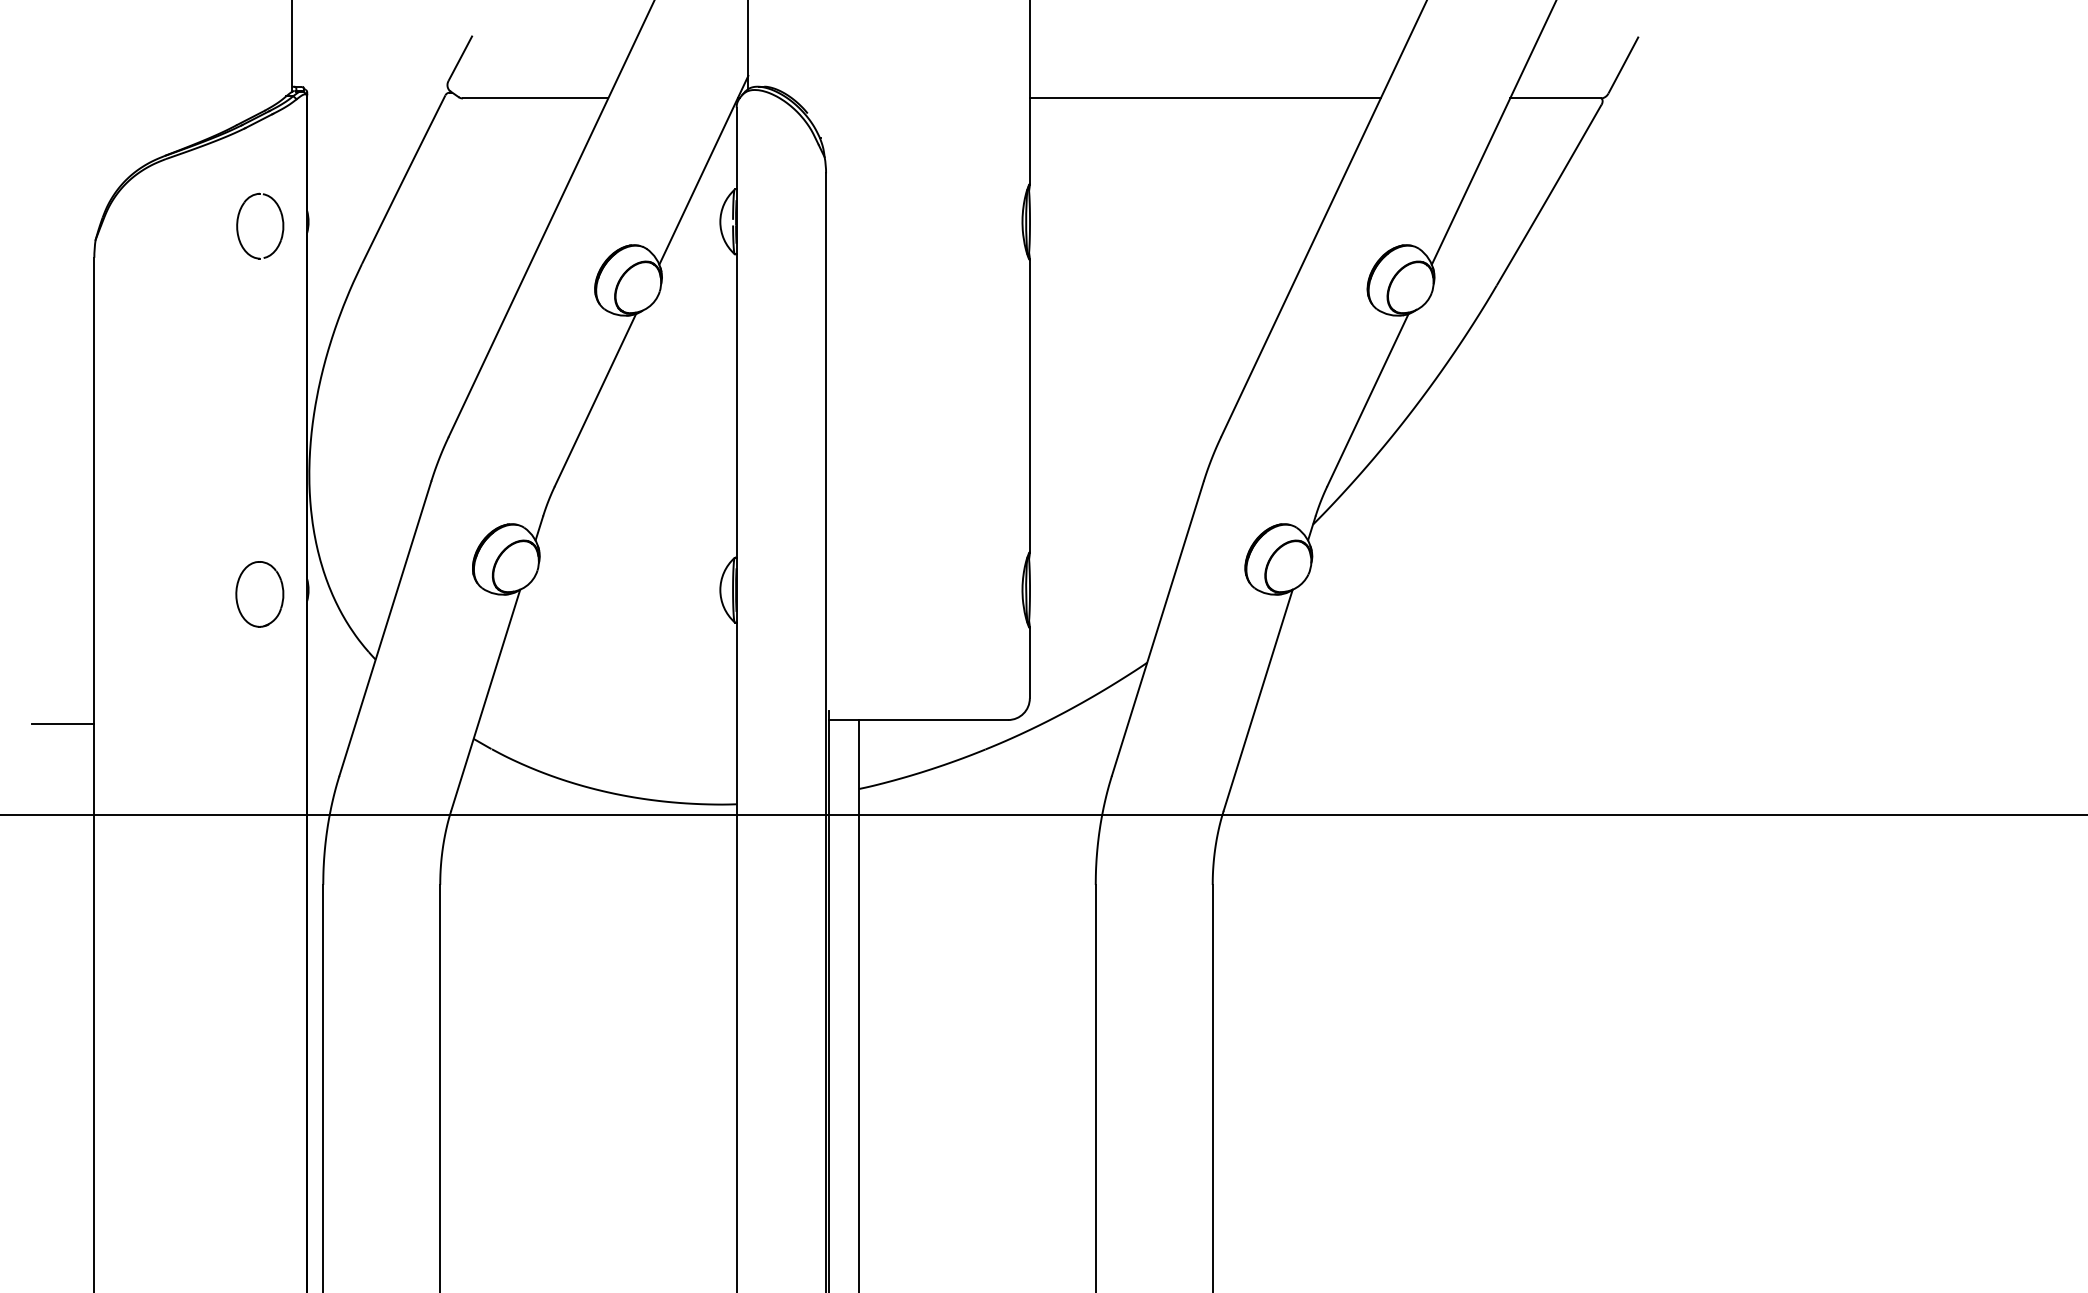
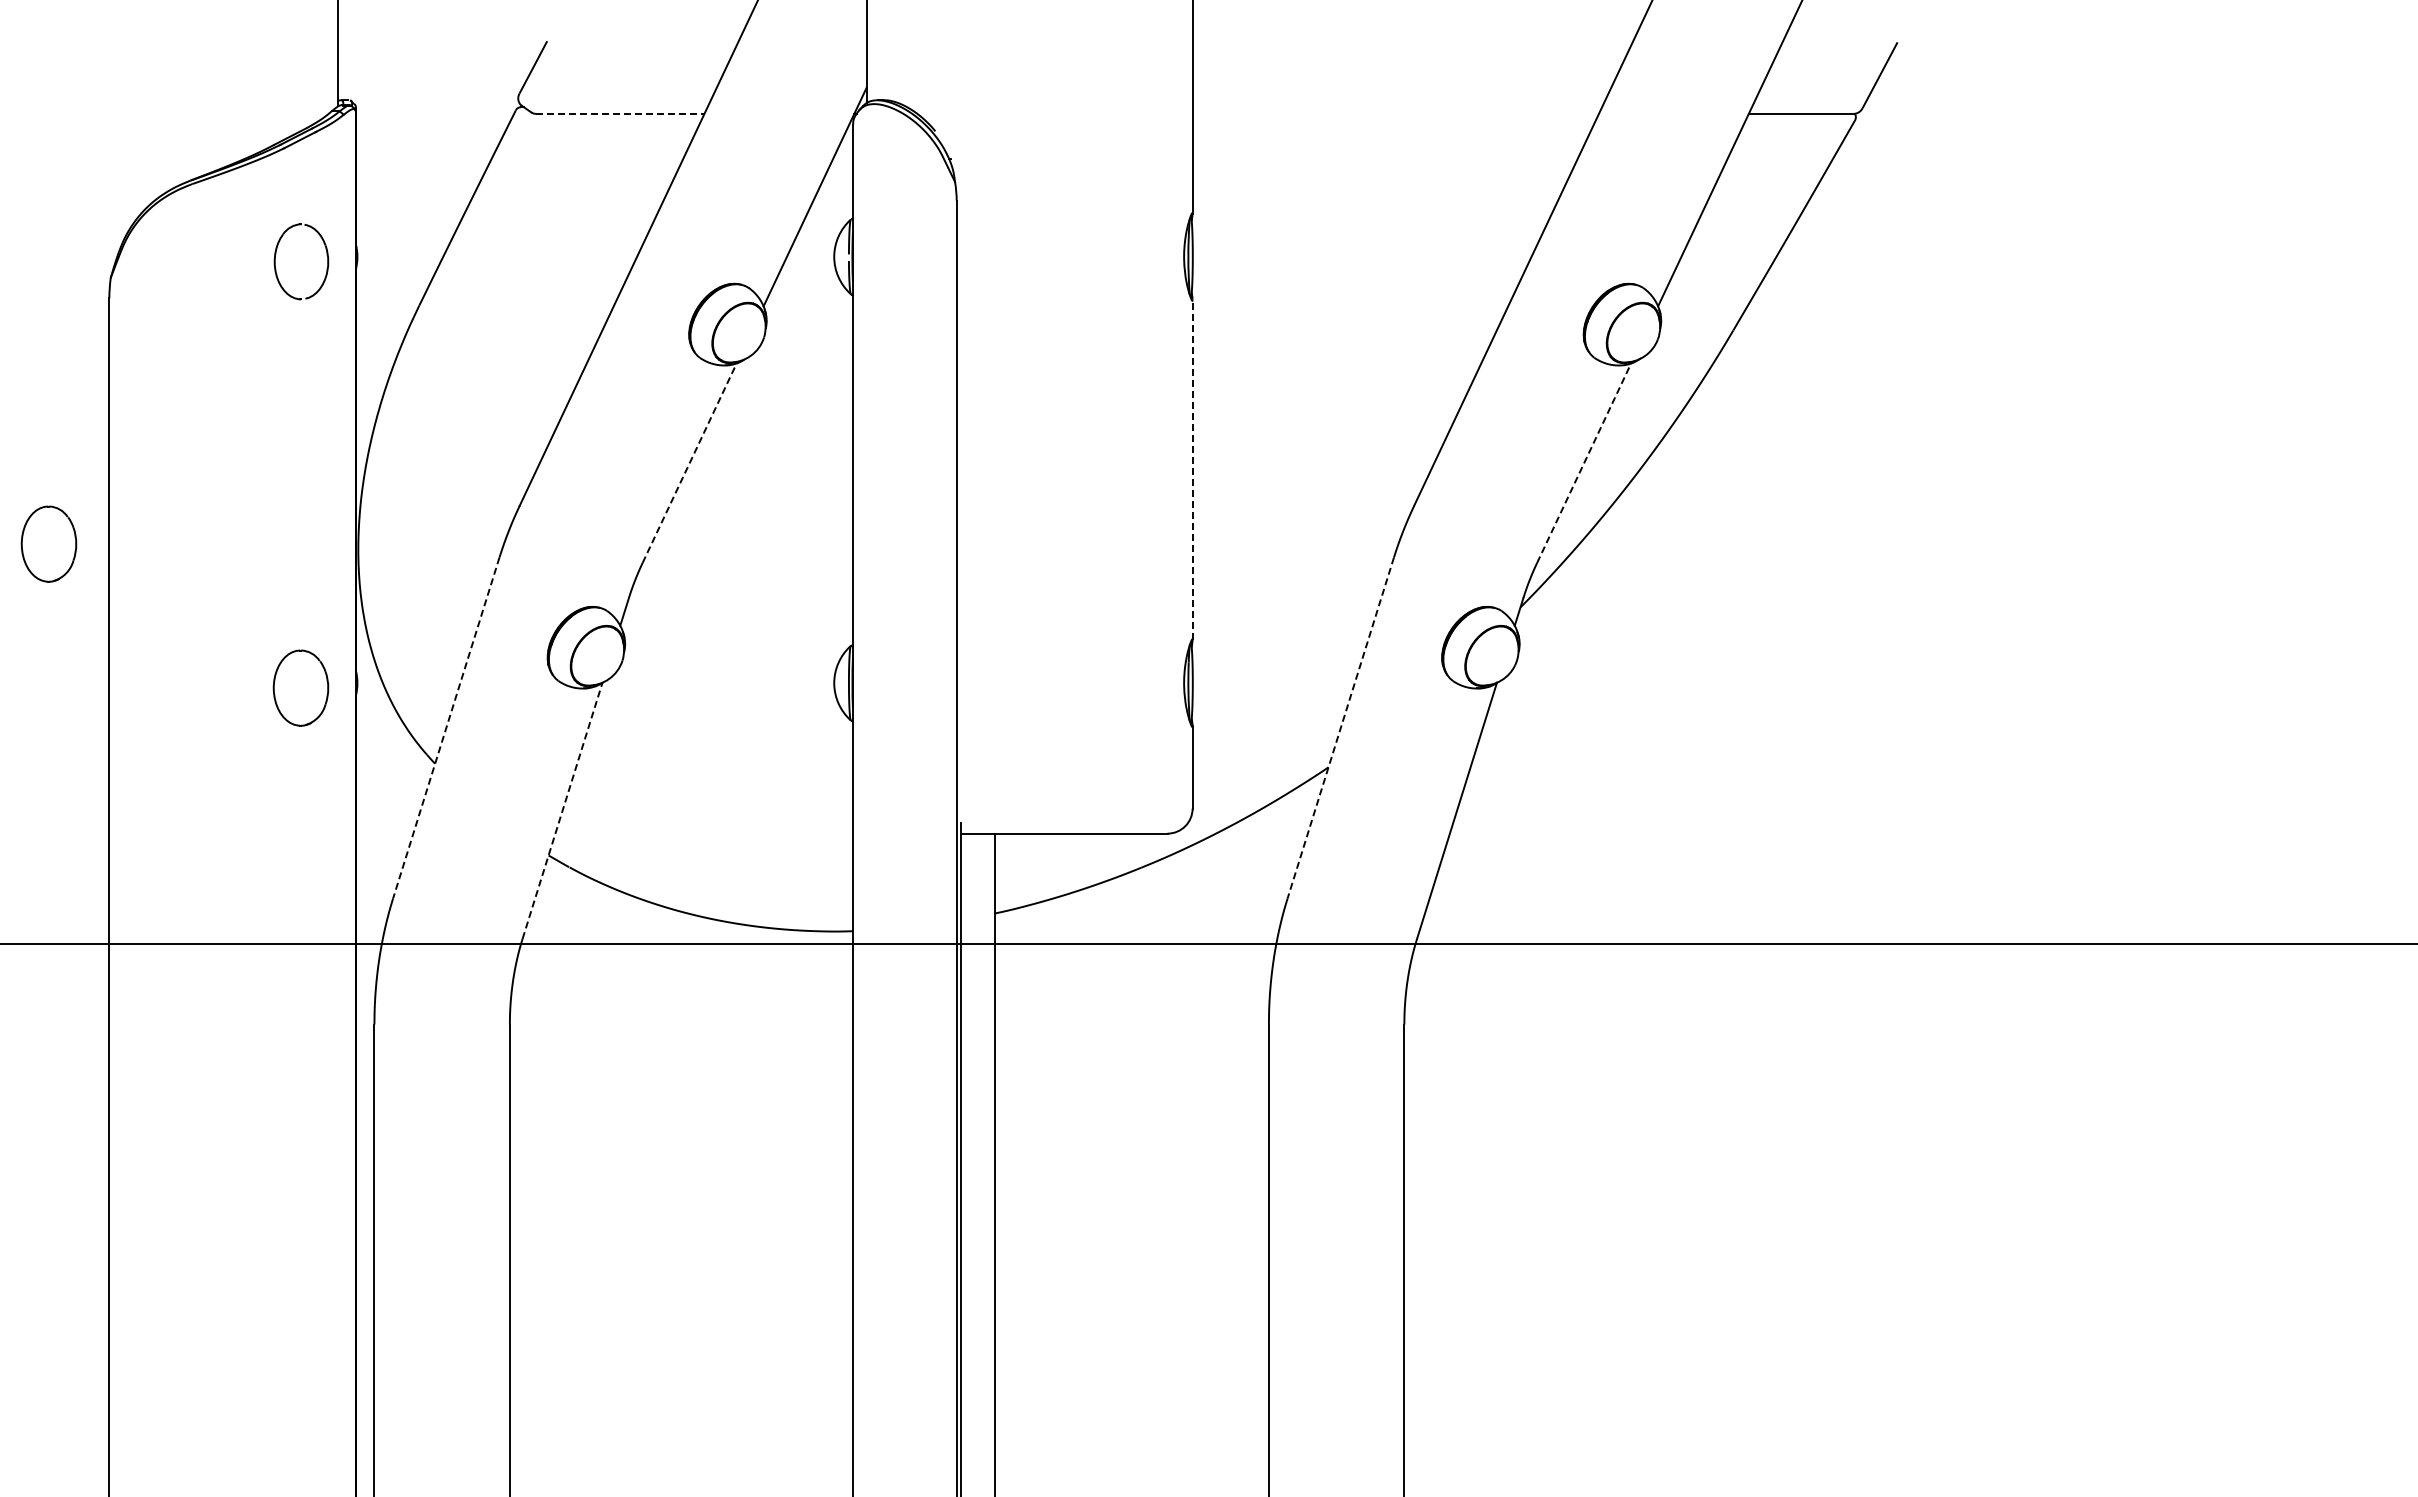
line: (535, 98) -> (620, 113), solid -> dashed
line: (1205, 98) -> (1395, 113), removed
line: (595, 399) -> (689, 462), solid -> dashed
line: (1368, 399) -> (1584, 462), solid -> dashed
line: (1029, 405) -> (1192, 469), solid -> dashed
part: (41, 469) -> (48, 543), added
line: (385, 628) -> (446, 727), solid -> dashed
line: (1157, 628) -> (1340, 727), solid -> dashed
line: (485, 700) -> (562, 810), solid -> dashed
line: (63, 724) -> (73, 838), removed

